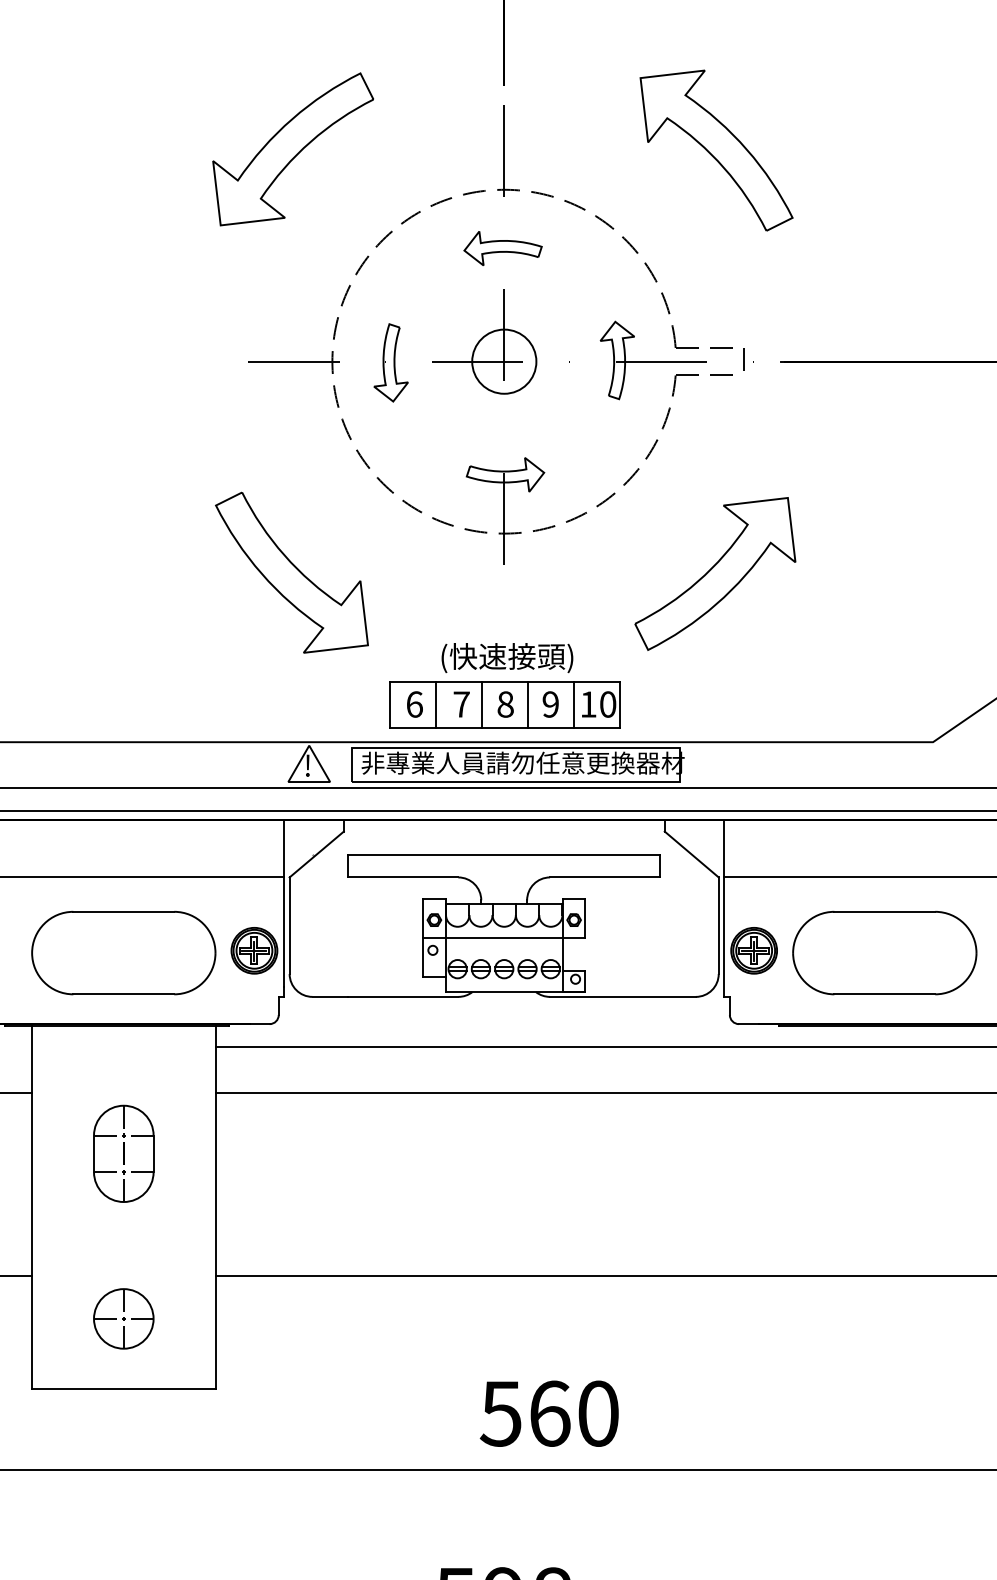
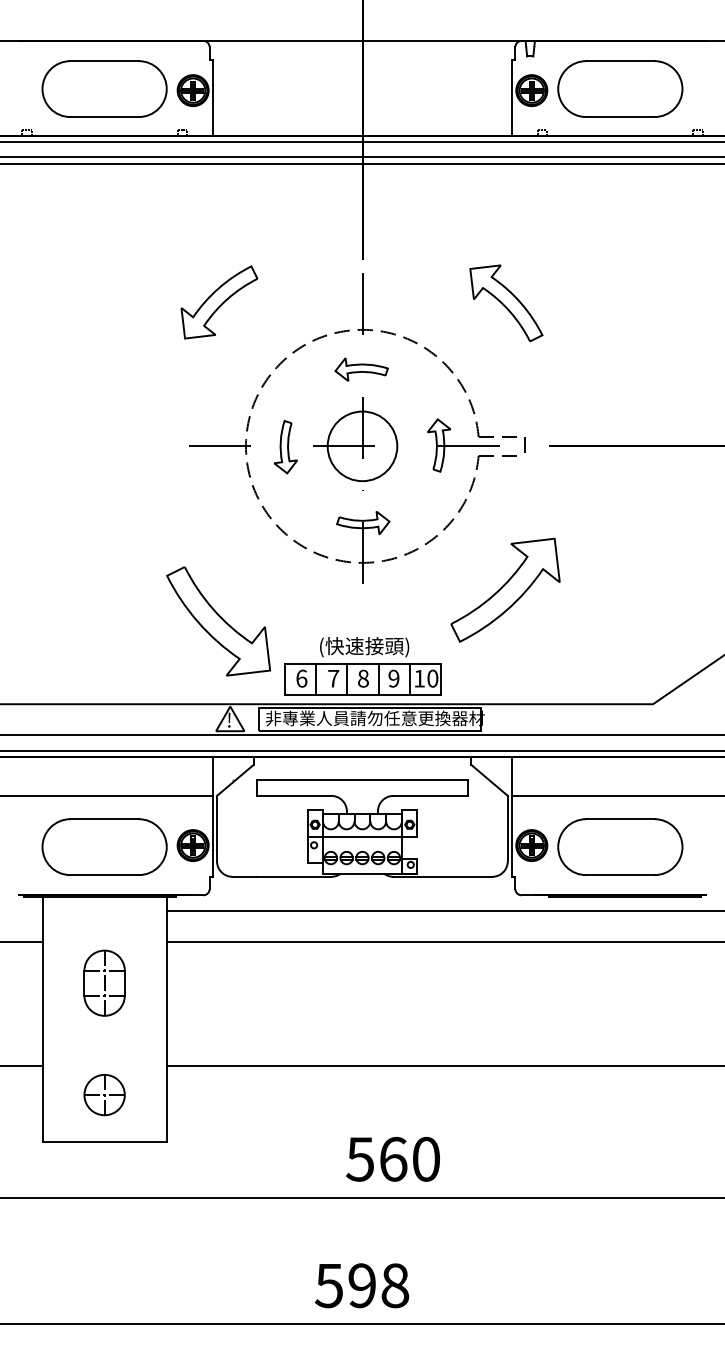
part: (293, 149) -> (219, 302), size x0.7
part: (716, 150) -> (506, 303), size x0.7
circle: (504, 361) -> (362, 446), size x1.6
part: (291, 572) -> (218, 621), moved

